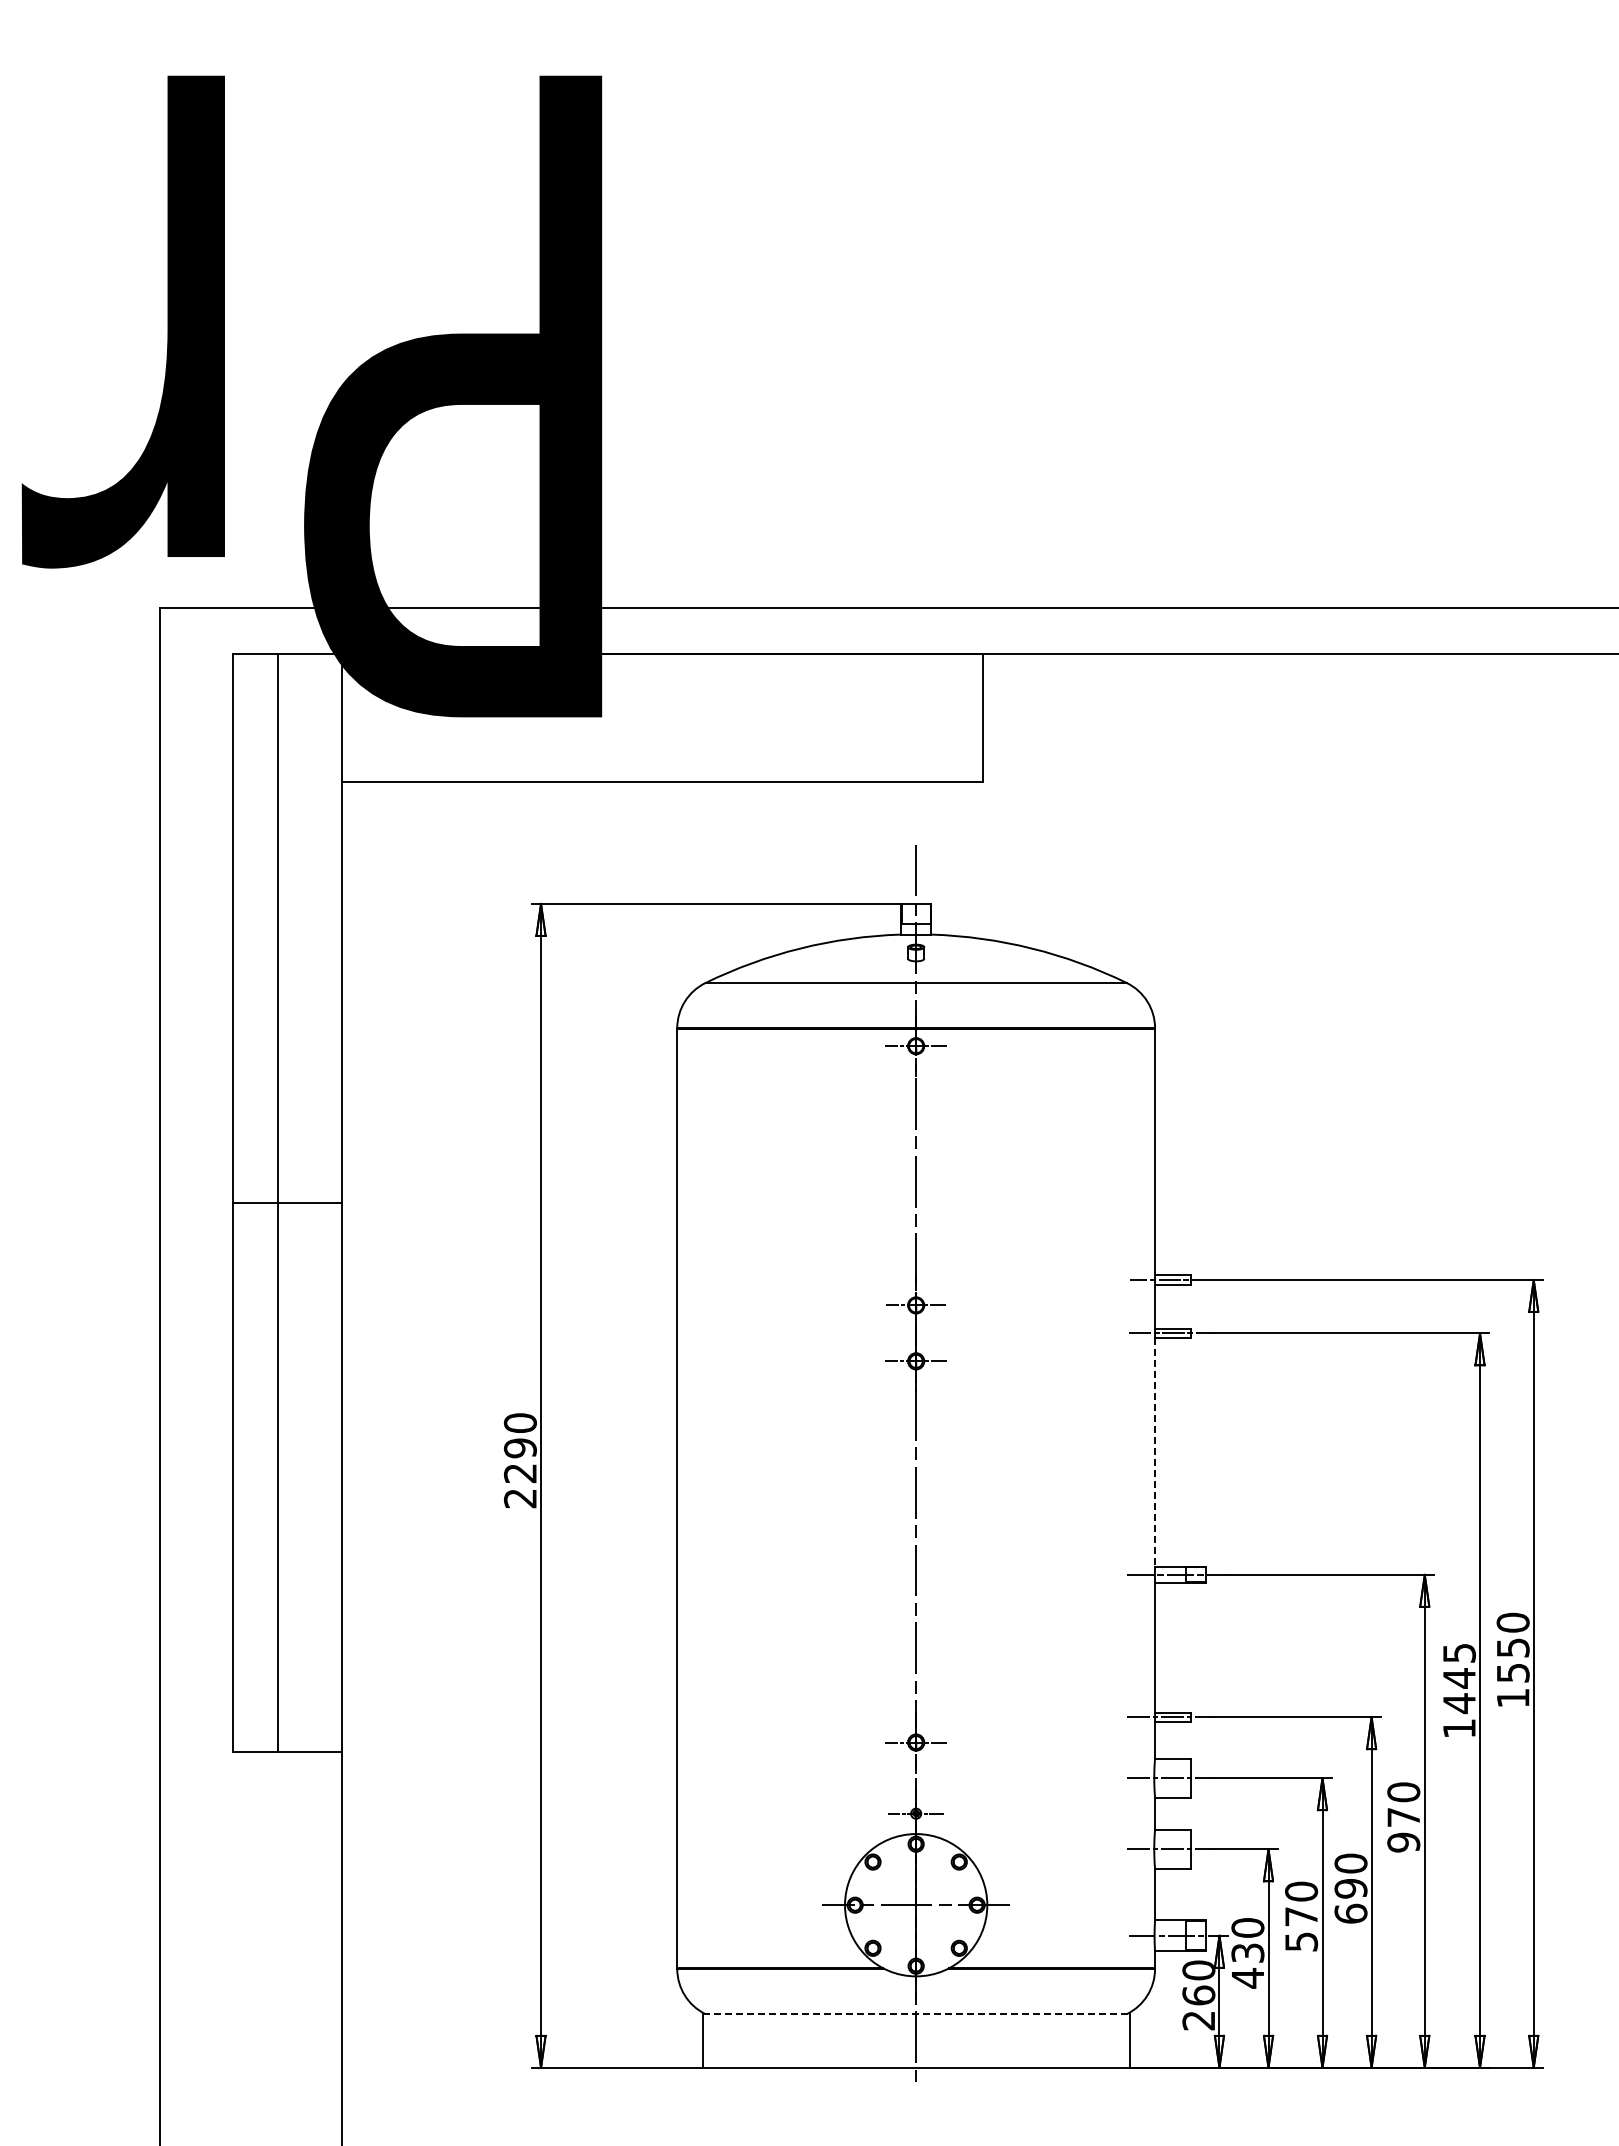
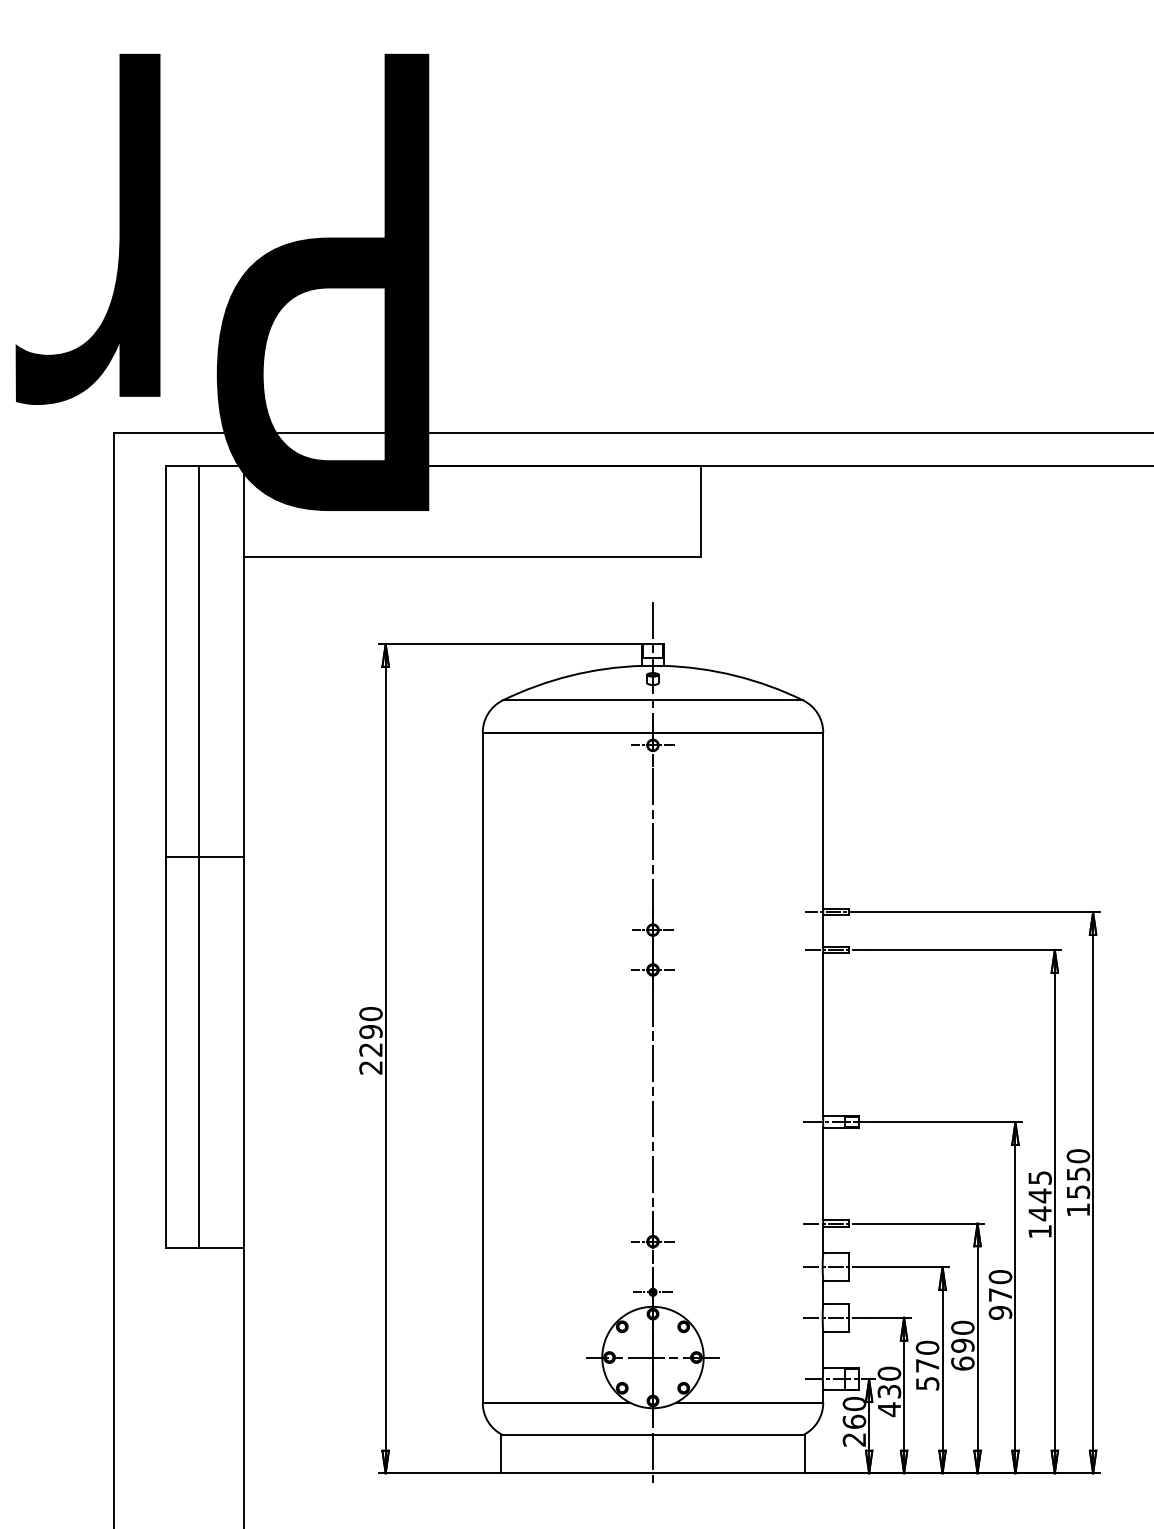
line: (1155, 1452) -> (823, 1034), dashed -> solid
line: (916, 2014) -> (653, 1435), dashed -> solid

